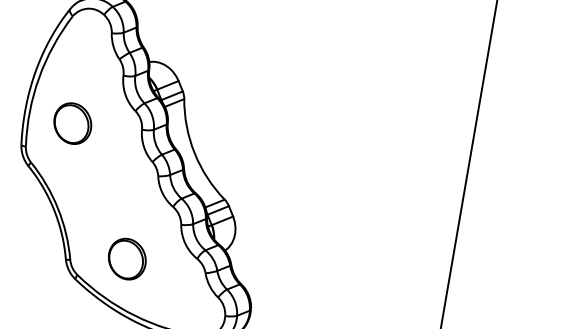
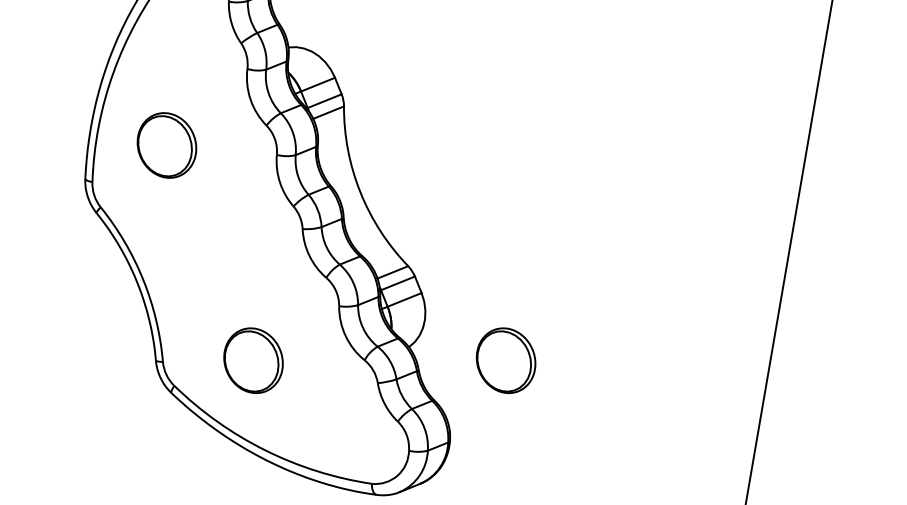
part: (286, 258) -> (506, 359), added

